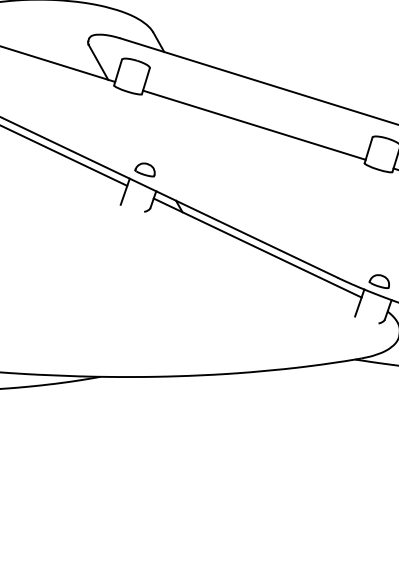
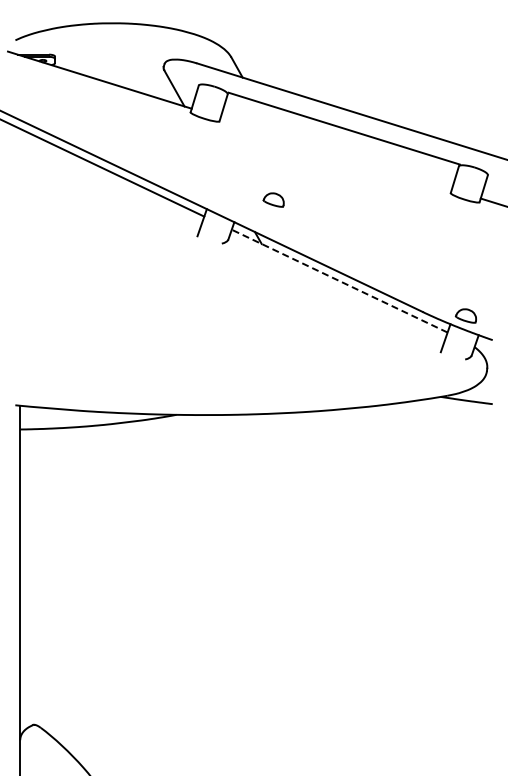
line: (253, 125) -> (343, 128), moved
part: (144, 169) -> (273, 199), moved
line: (257, 248) -> (339, 281), solid -> dashed

